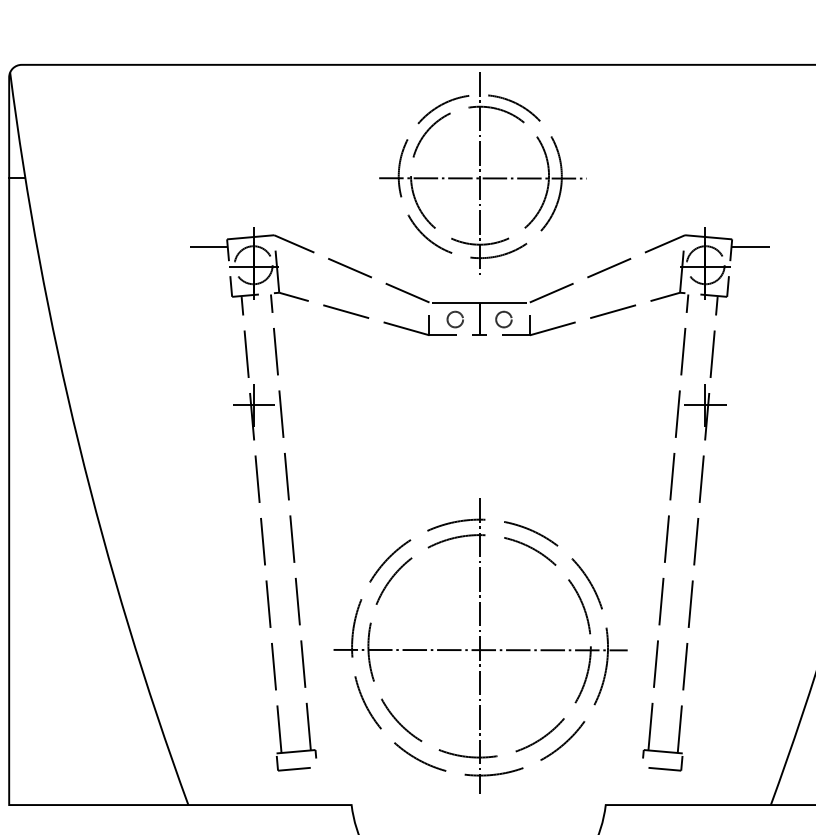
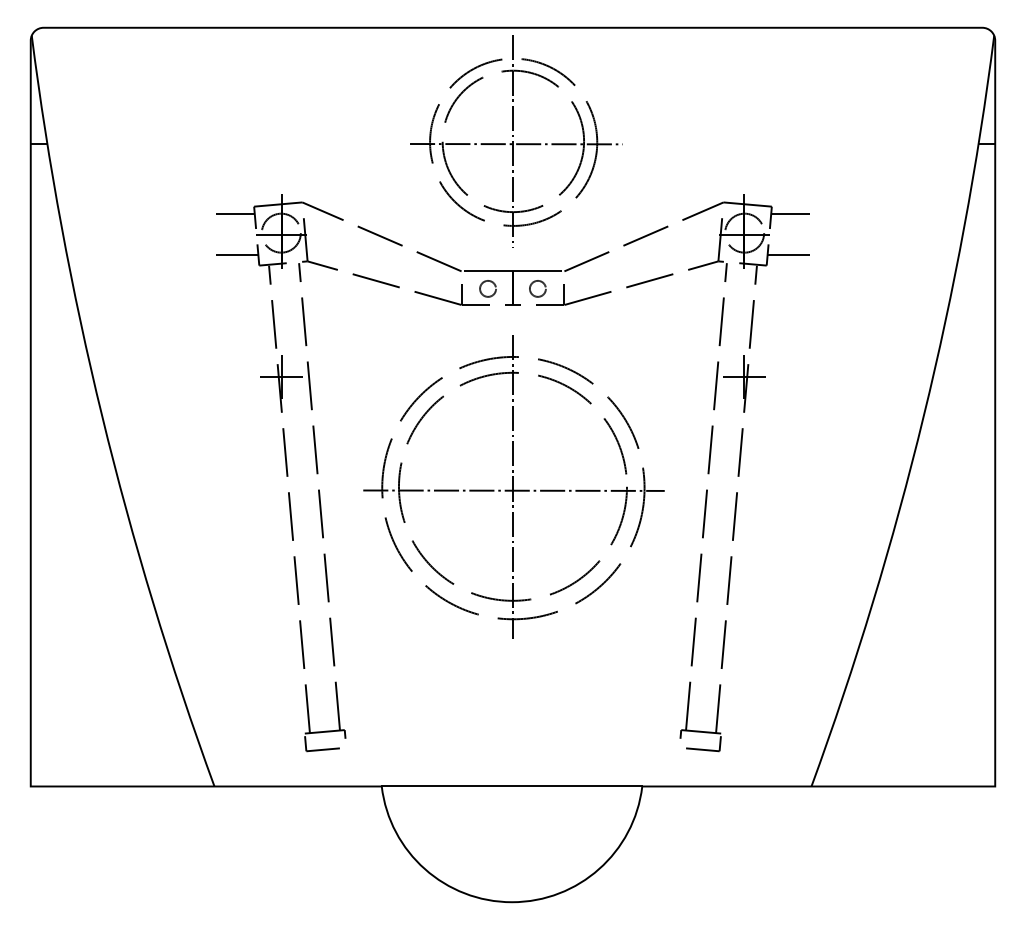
line: (209, 287) -> (236, 255), added
line: (748, 287) -> (788, 255), added
part: (480, 646) -> (513, 486), moved
line: (478, 805) -> (511, 786), added

